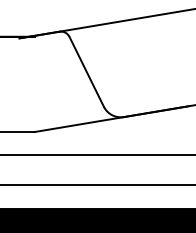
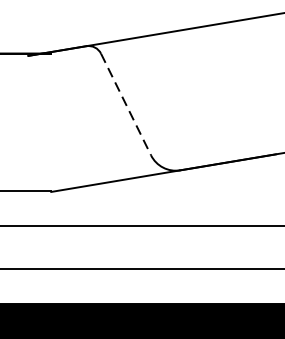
line: (86, 71) -> (125, 104), solid -> dashed

